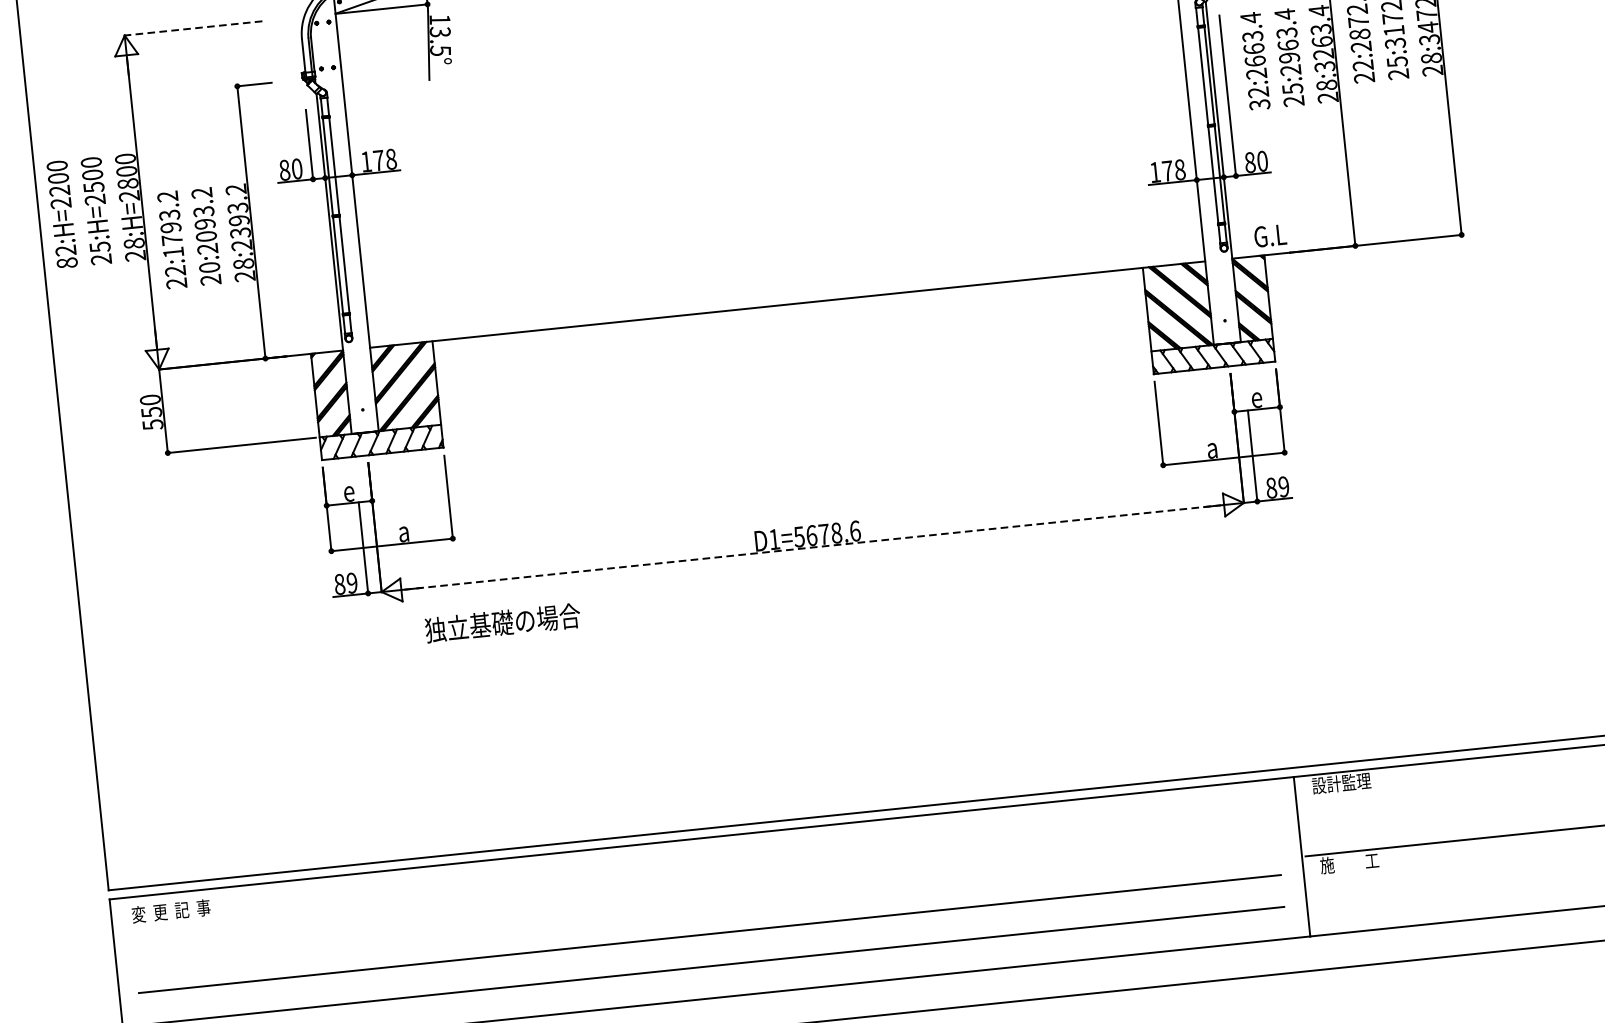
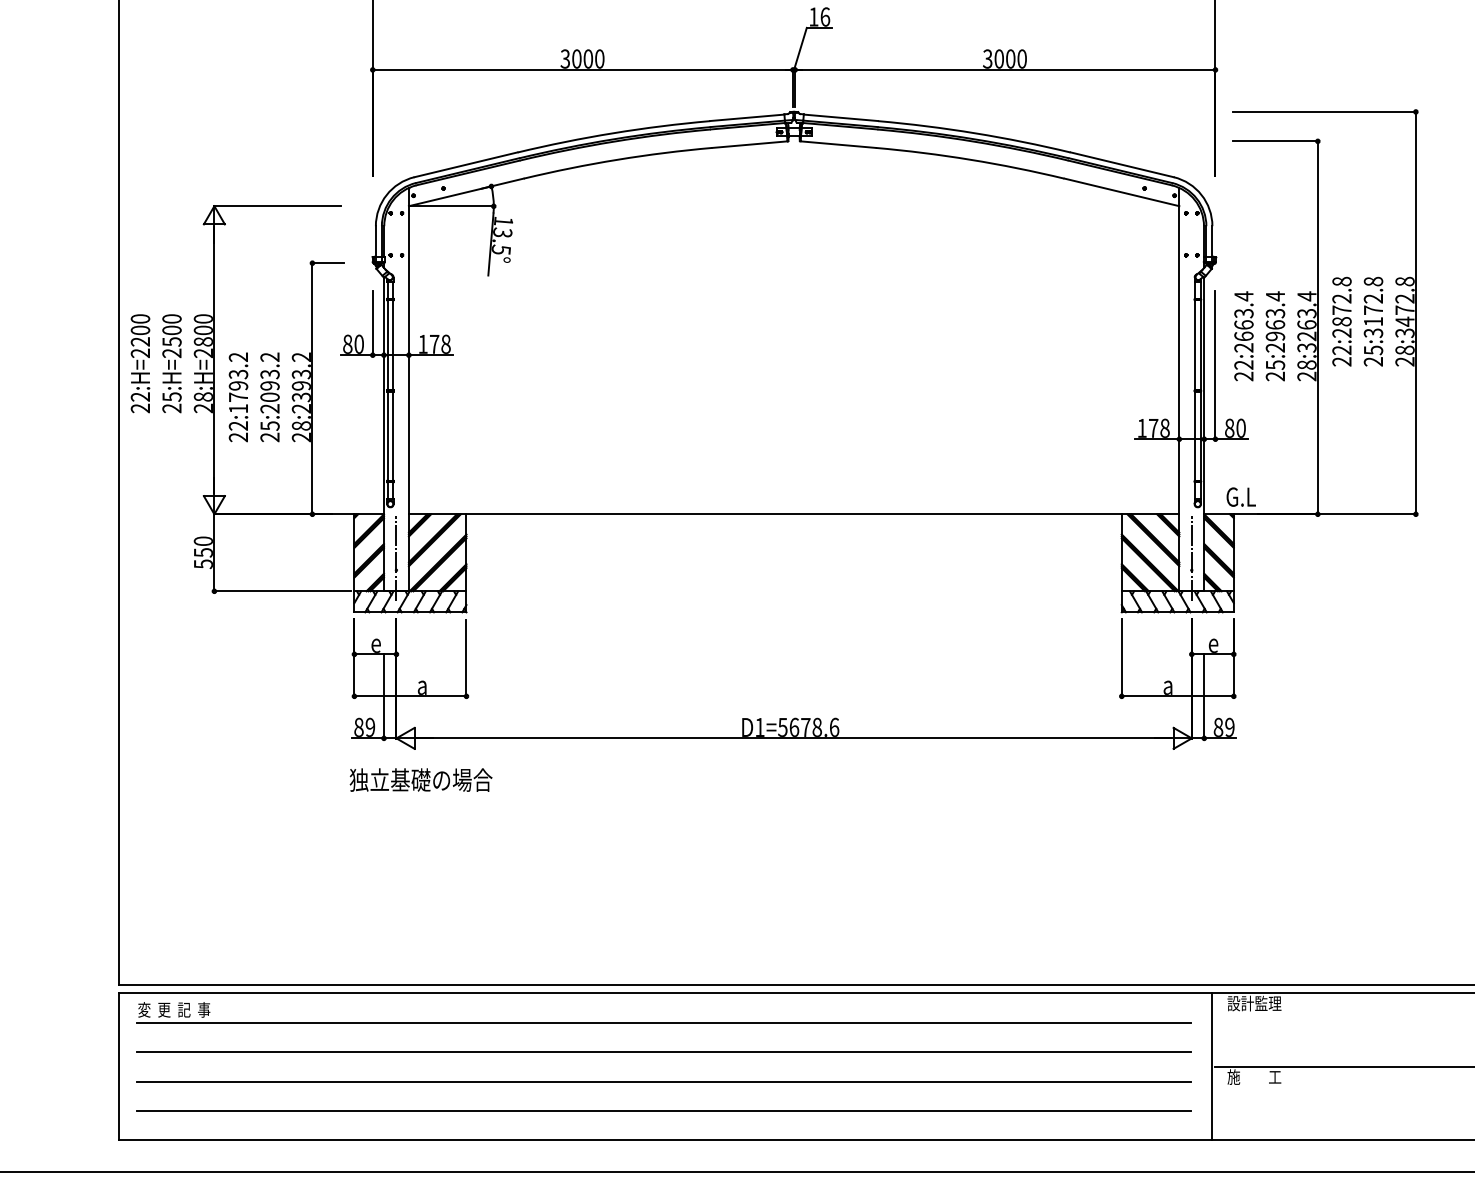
line: (193, 28) -> (277, 206), dashed -> solid
text: (1259, 104) -> (1243, 376), 32:2663.4 -> 22:2663.4
text: (67, 263) -> (140, 408), 82:H=2200 -> 22:H=2200
text: (208, 267) -> (269, 425), 20:2093.2 -> 25:2093.2
line: (1223, 306) -> (1191, 557), added
line: (361, 395) -> (396, 557), added
line: (813, 547) -> (794, 738), dashed -> solid
text: (502, 622) -> (420, 779), moved
line: (702, 870) -> (663, 1022), added
line: (706, 902) -> (663, 1052), added

